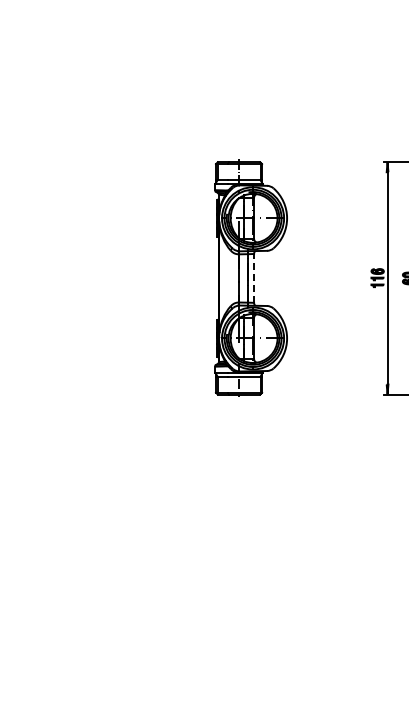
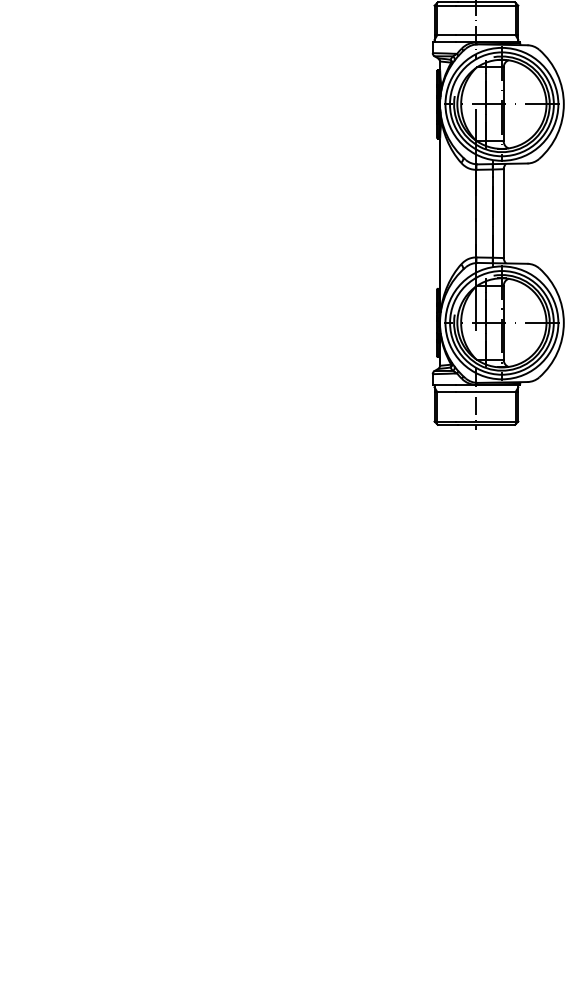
line: (254, 277) -> (504, 211), dashed -> solid

